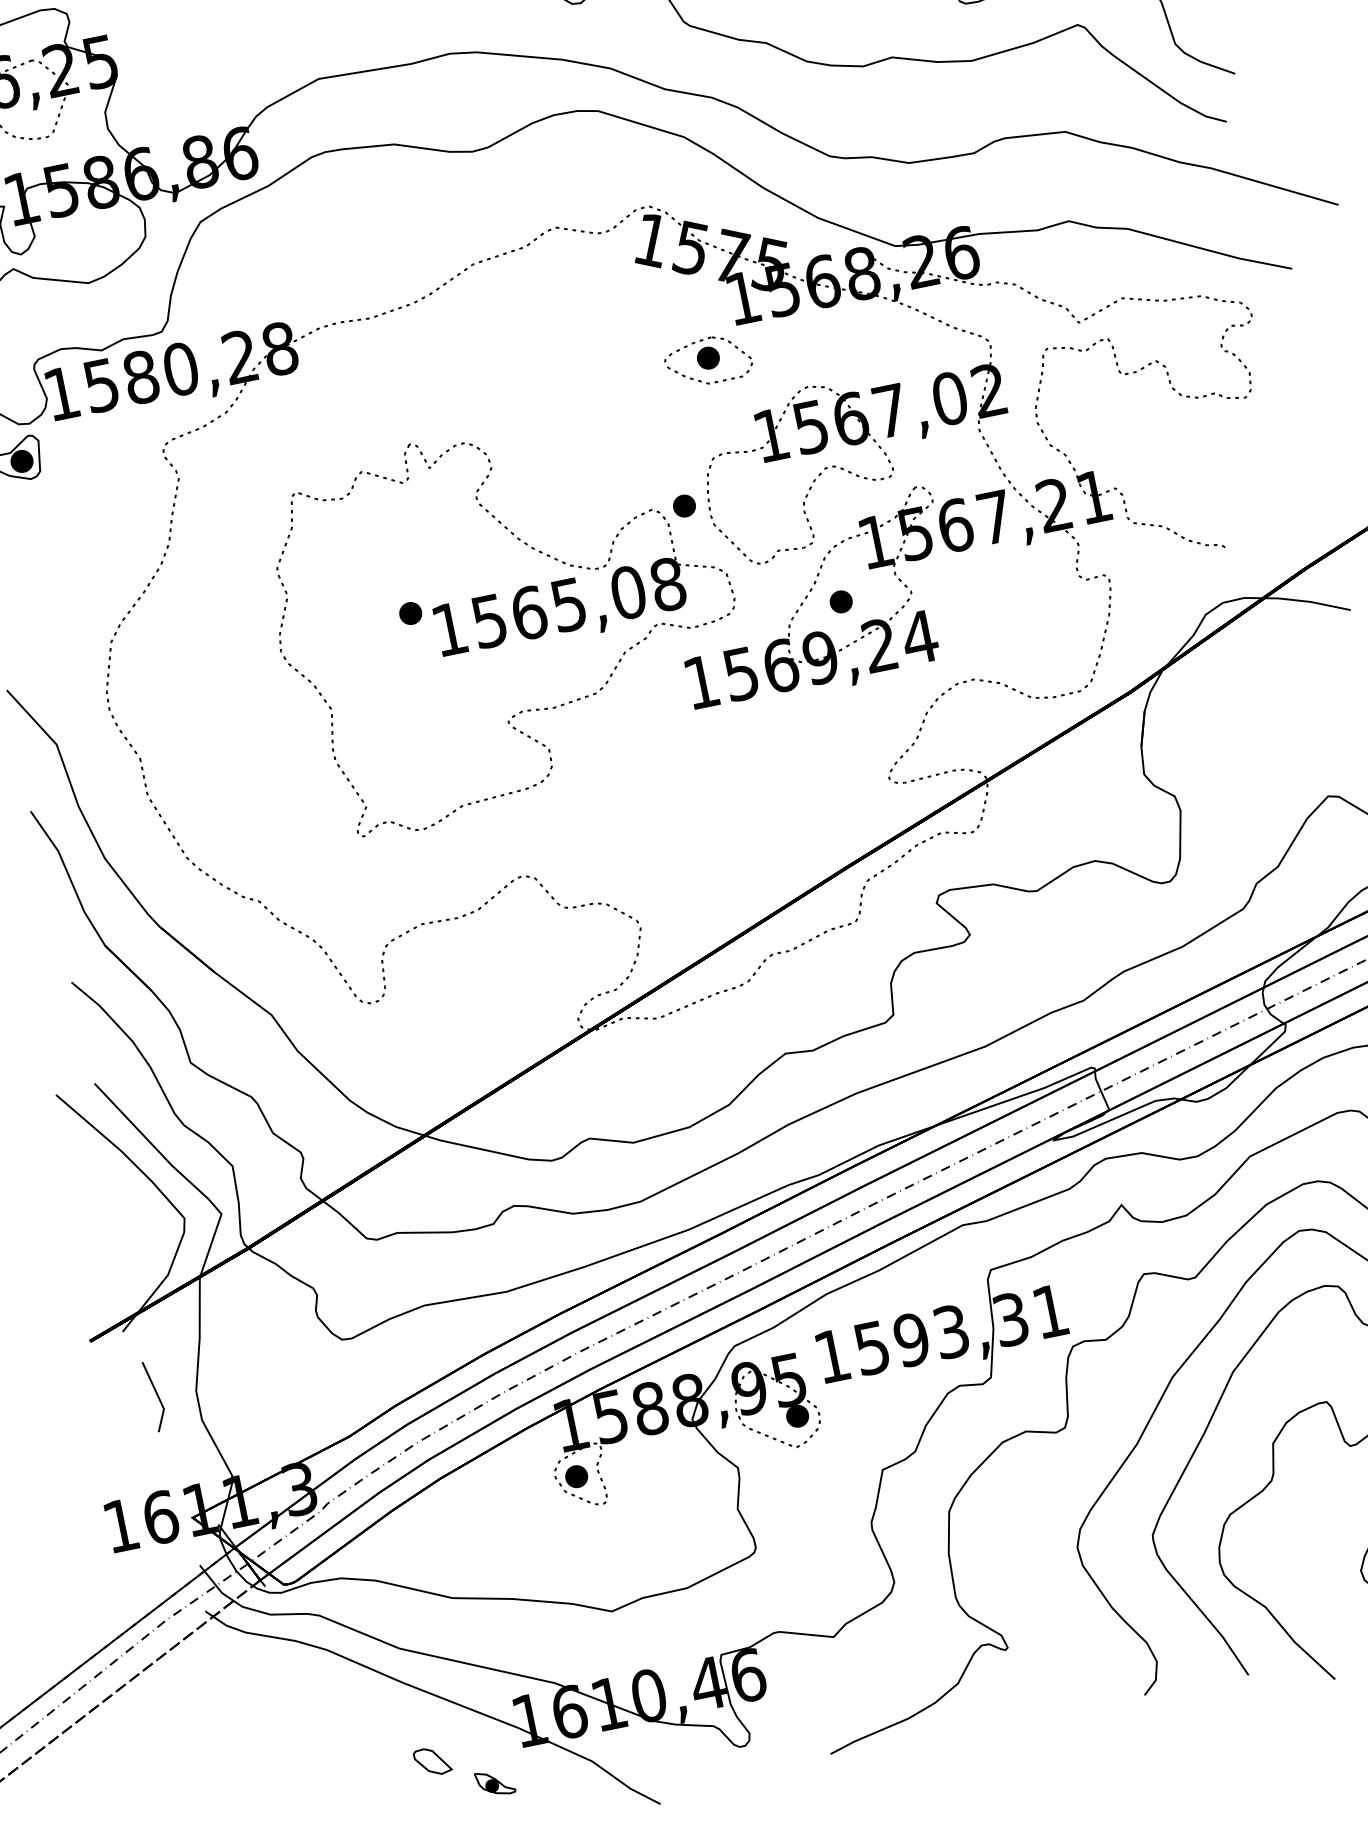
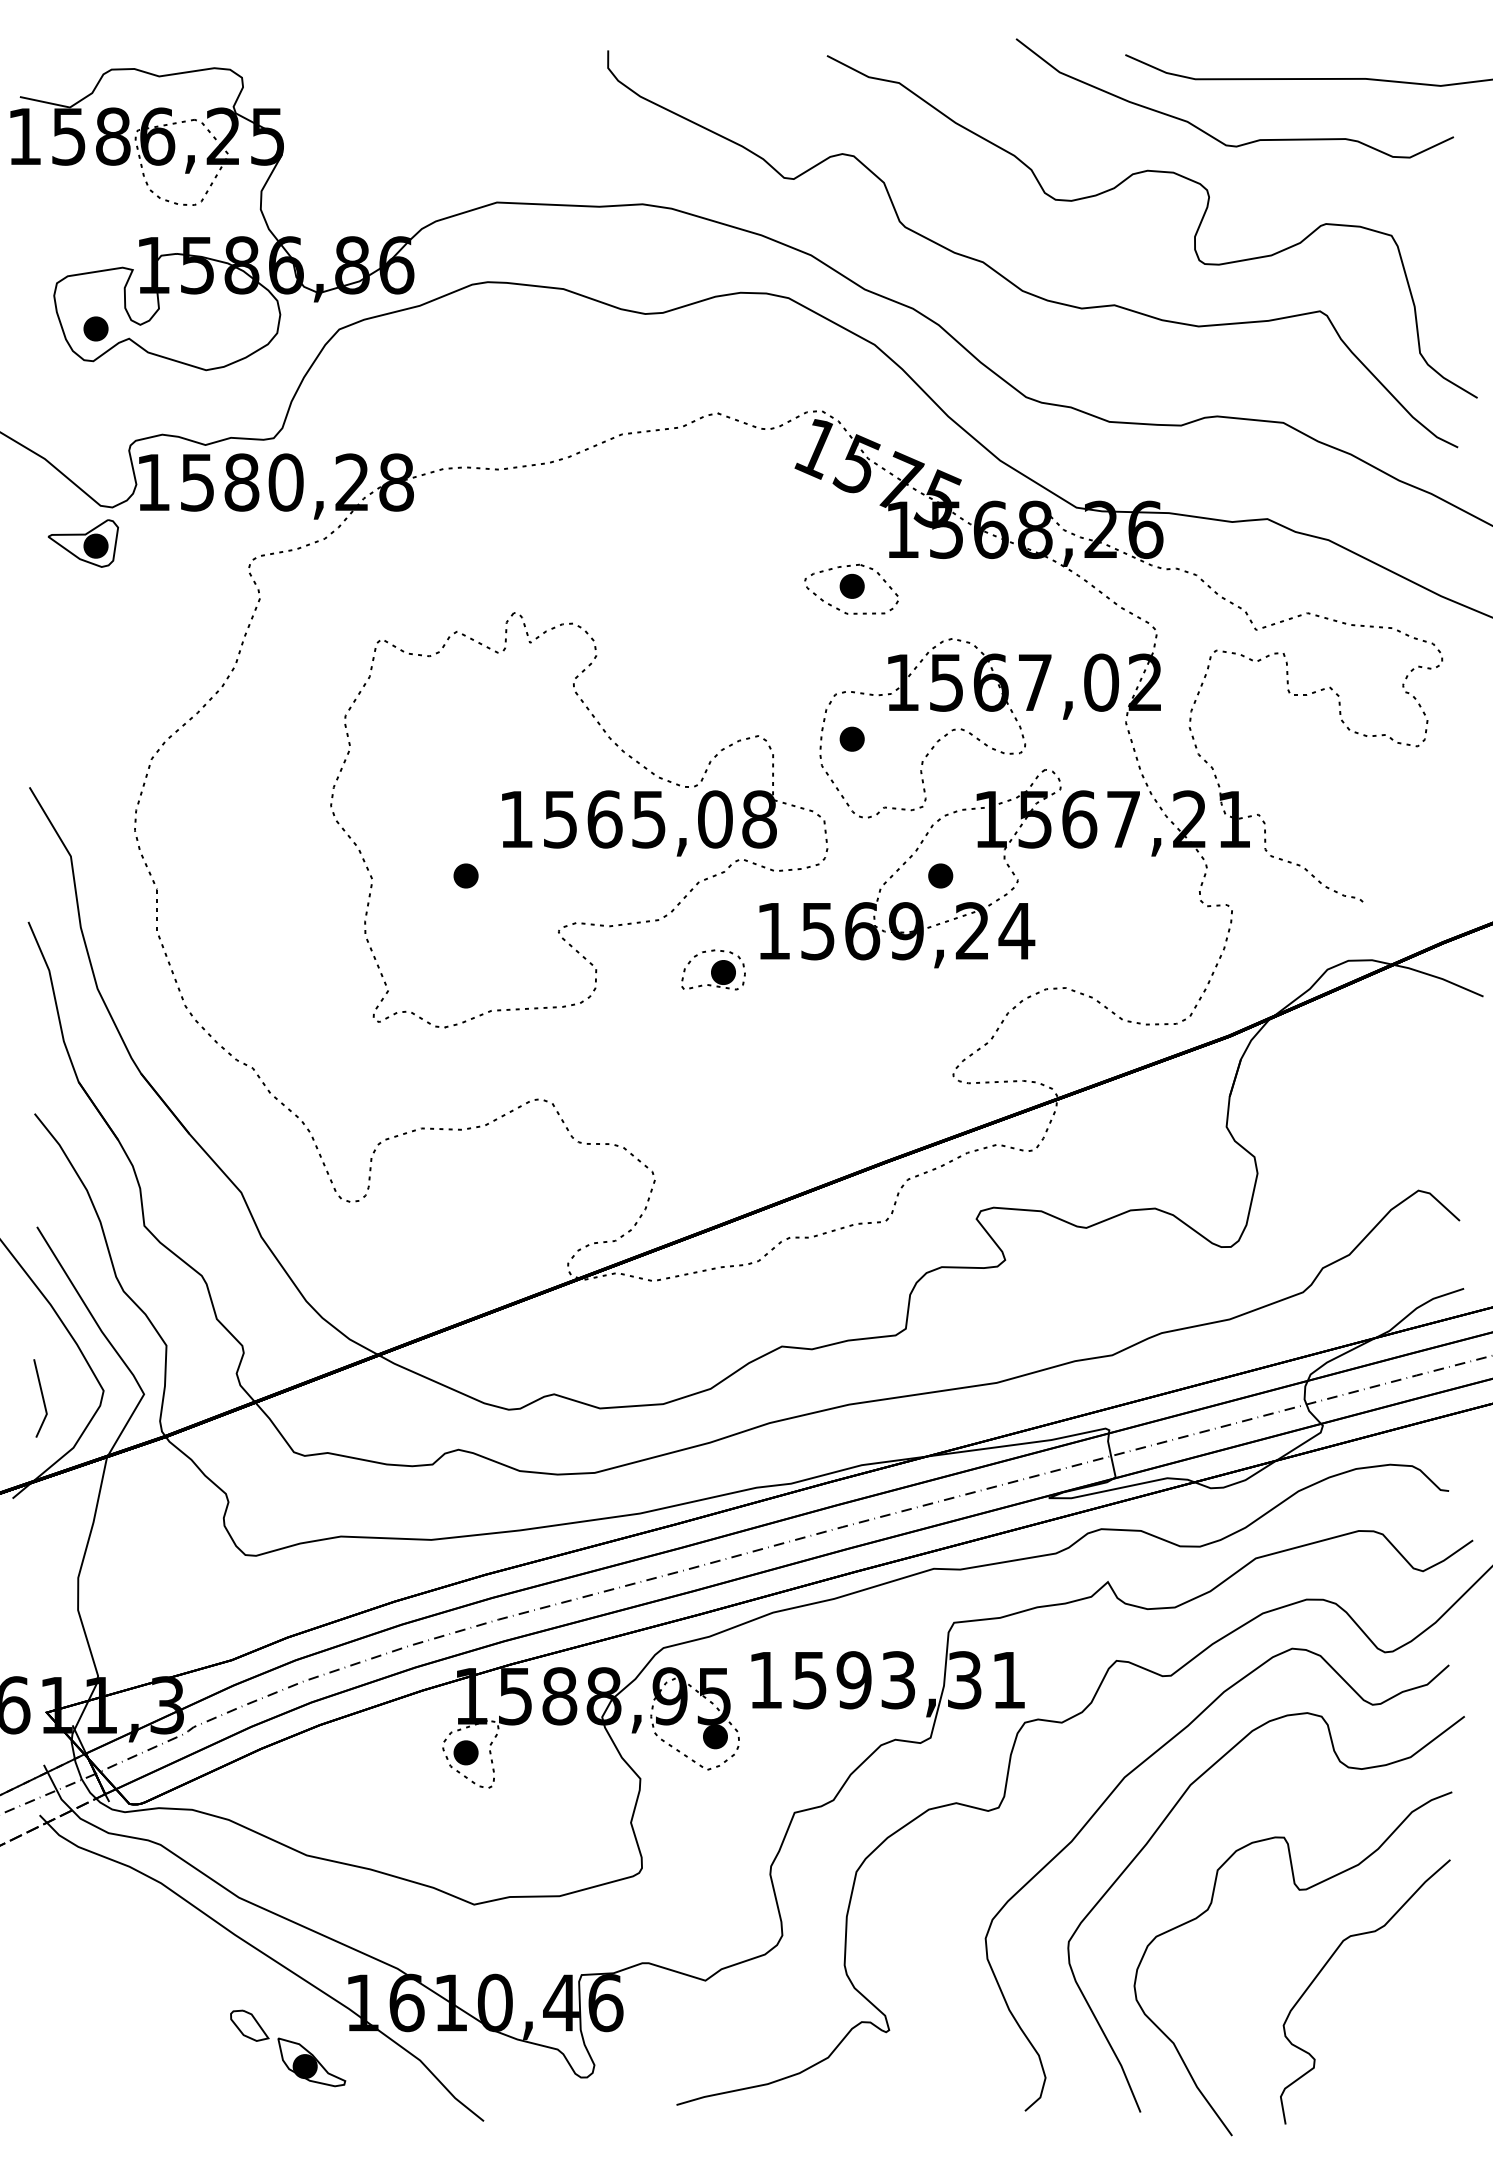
part: (683, 505) -> (851, 738), moved
part: (410, 613) -> (465, 875), moved
part: (654, 727) -> (713, 969), added
line: (157, 1395) -> (42, 1398), moved
part: (494, 1783) -> (311, 2062), size x1.67

